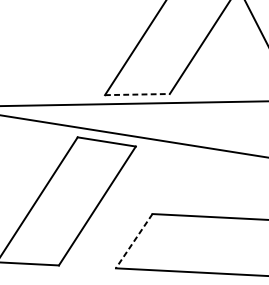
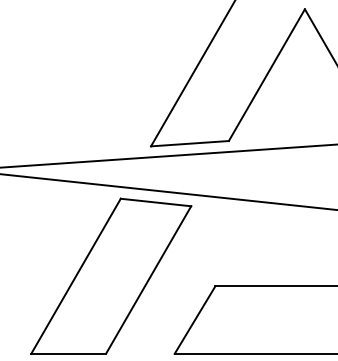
line: (137, 94) -> (190, 143), dashed -> solid
line: (133, 241) -> (194, 320), dashed -> solid

